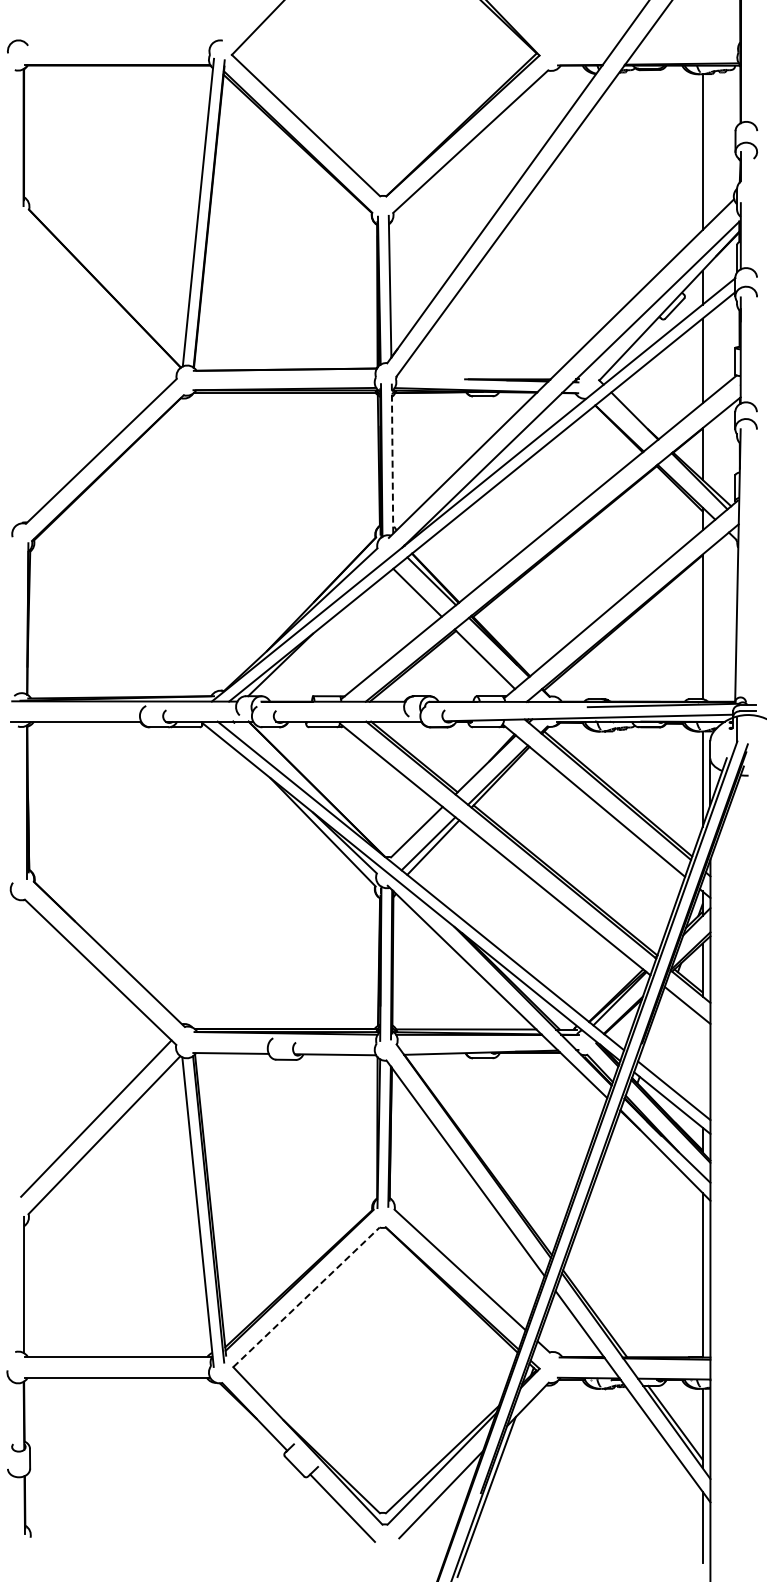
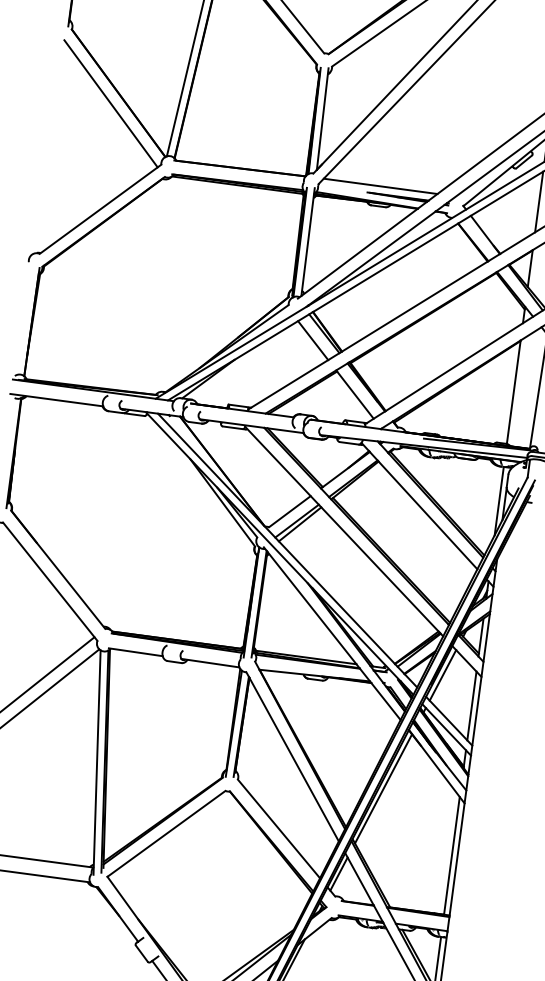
line: (96, 304) -> (111, 103), added
line: (481, 368) -> (380, 186), added
line: (392, 457) -> (308, 241), dashed -> solid
line: (656, 1028) -> (442, 675), added
line: (702, 1065) -> (471, 705), added
line: (596, 1195) -> (383, 788), added
line: (306, 1297) -> (166, 833), dashed -> solid
line: (550, 1320) -> (338, 873), added

